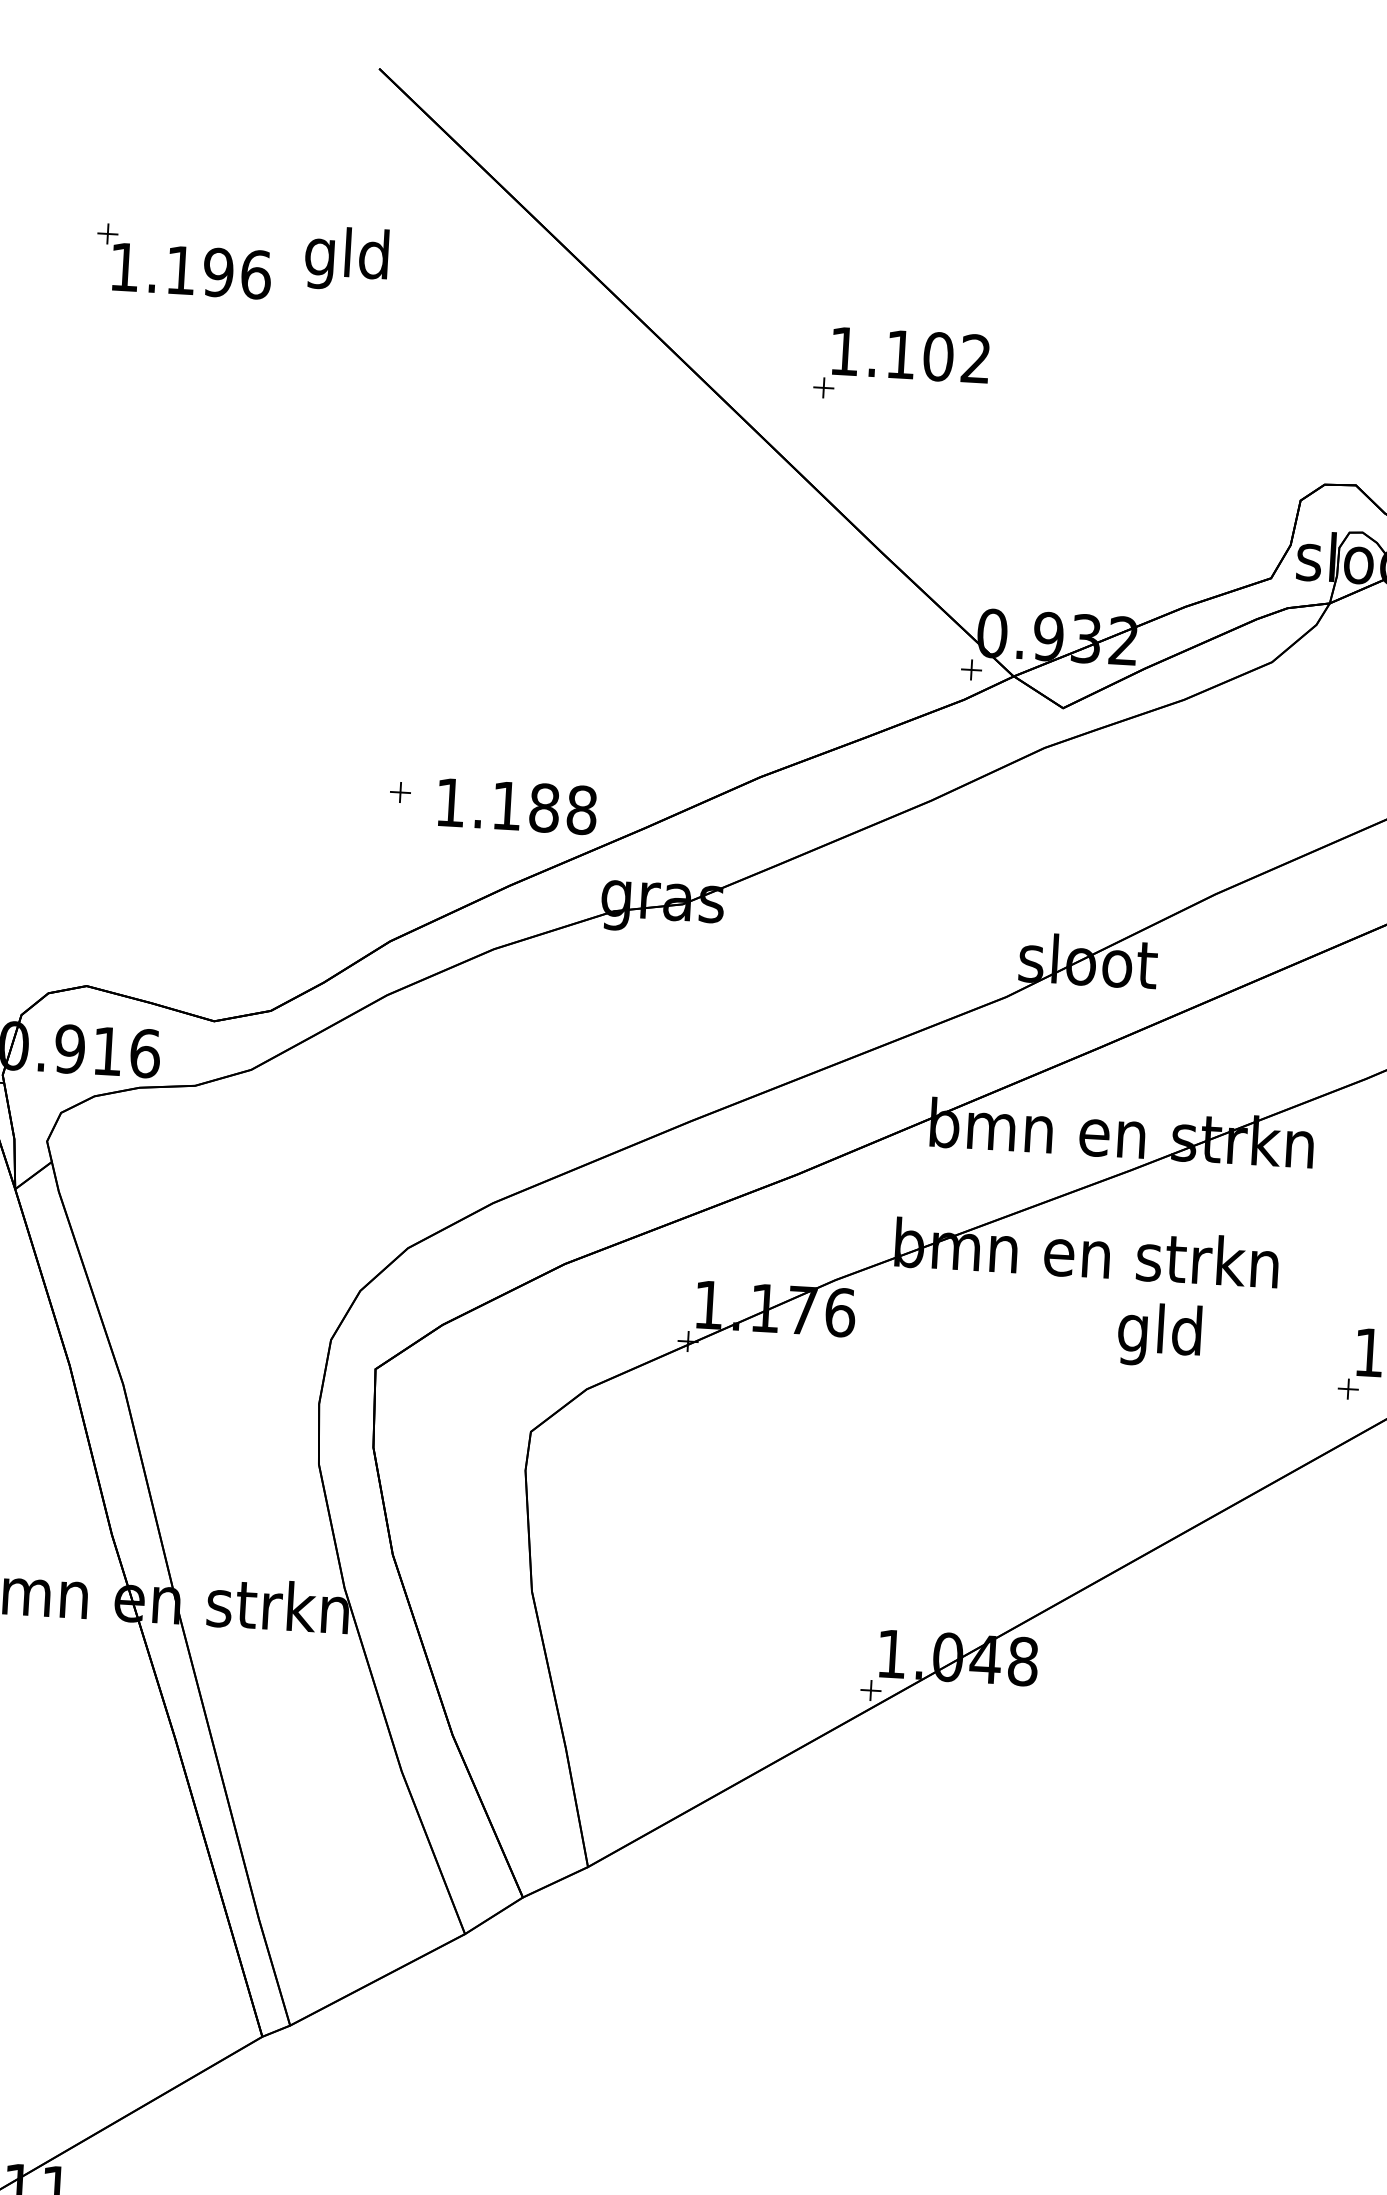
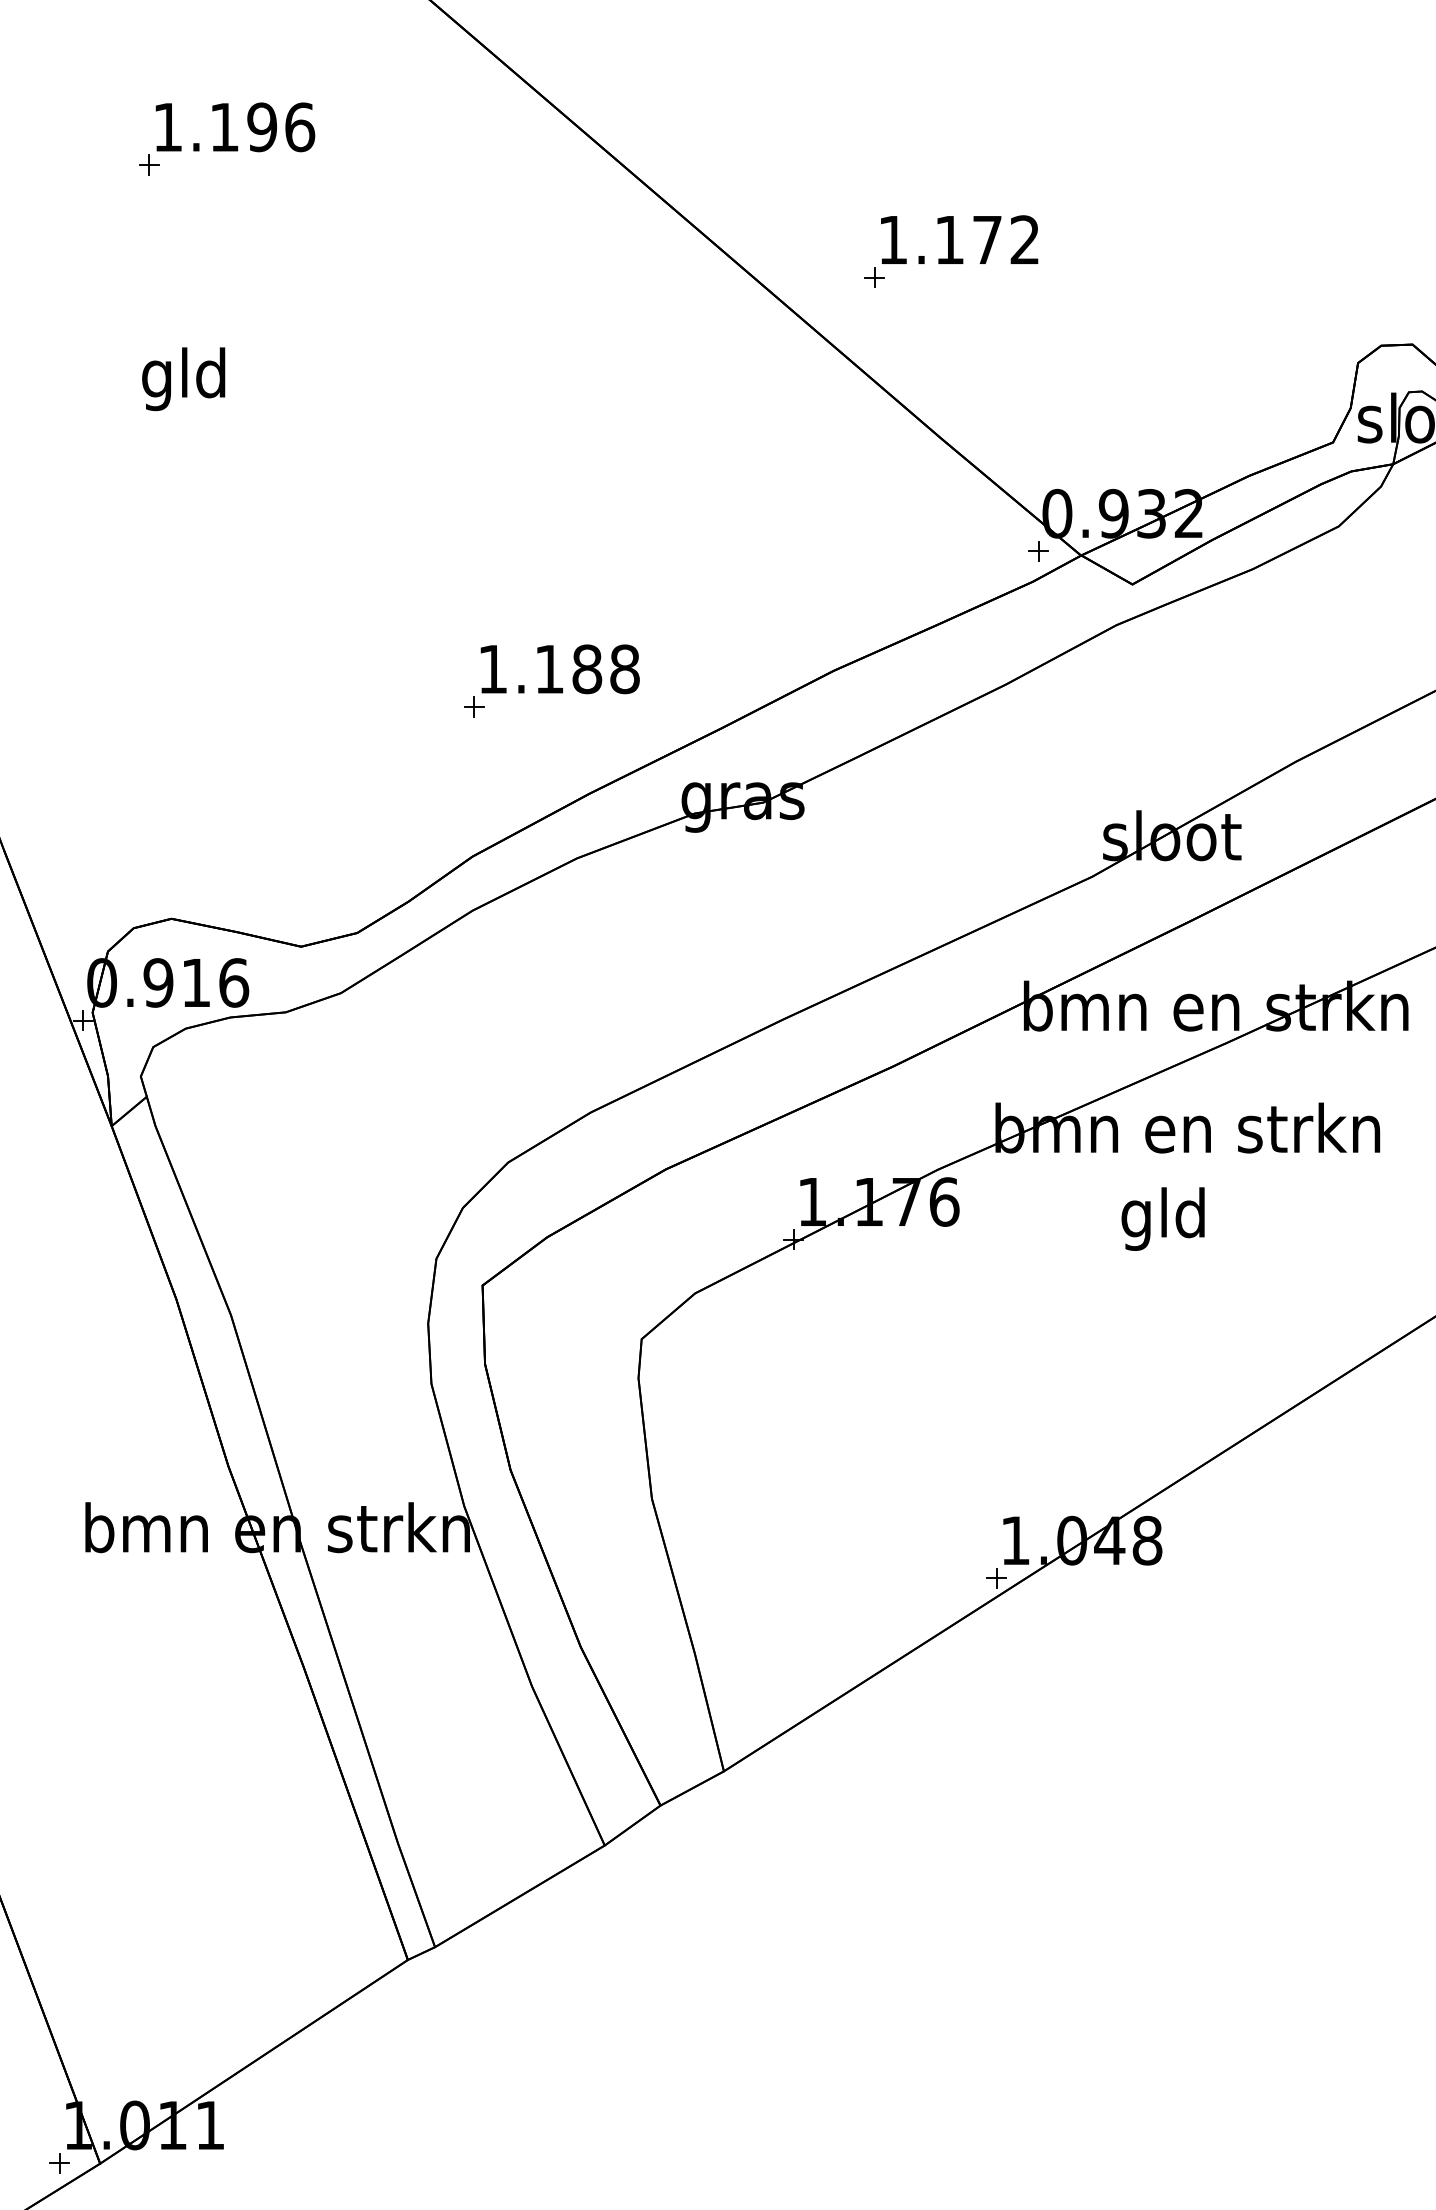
text: (346, 259) -> (183, 379), moved
text: (191, 271) -> (235, 127), moved
text: (938, 356) -> (987, 239), 1.102 -> 1.172
text: (516, 806) -> (559, 669), moved
text: (1159, 1334) -> (1162, 1218), moved

